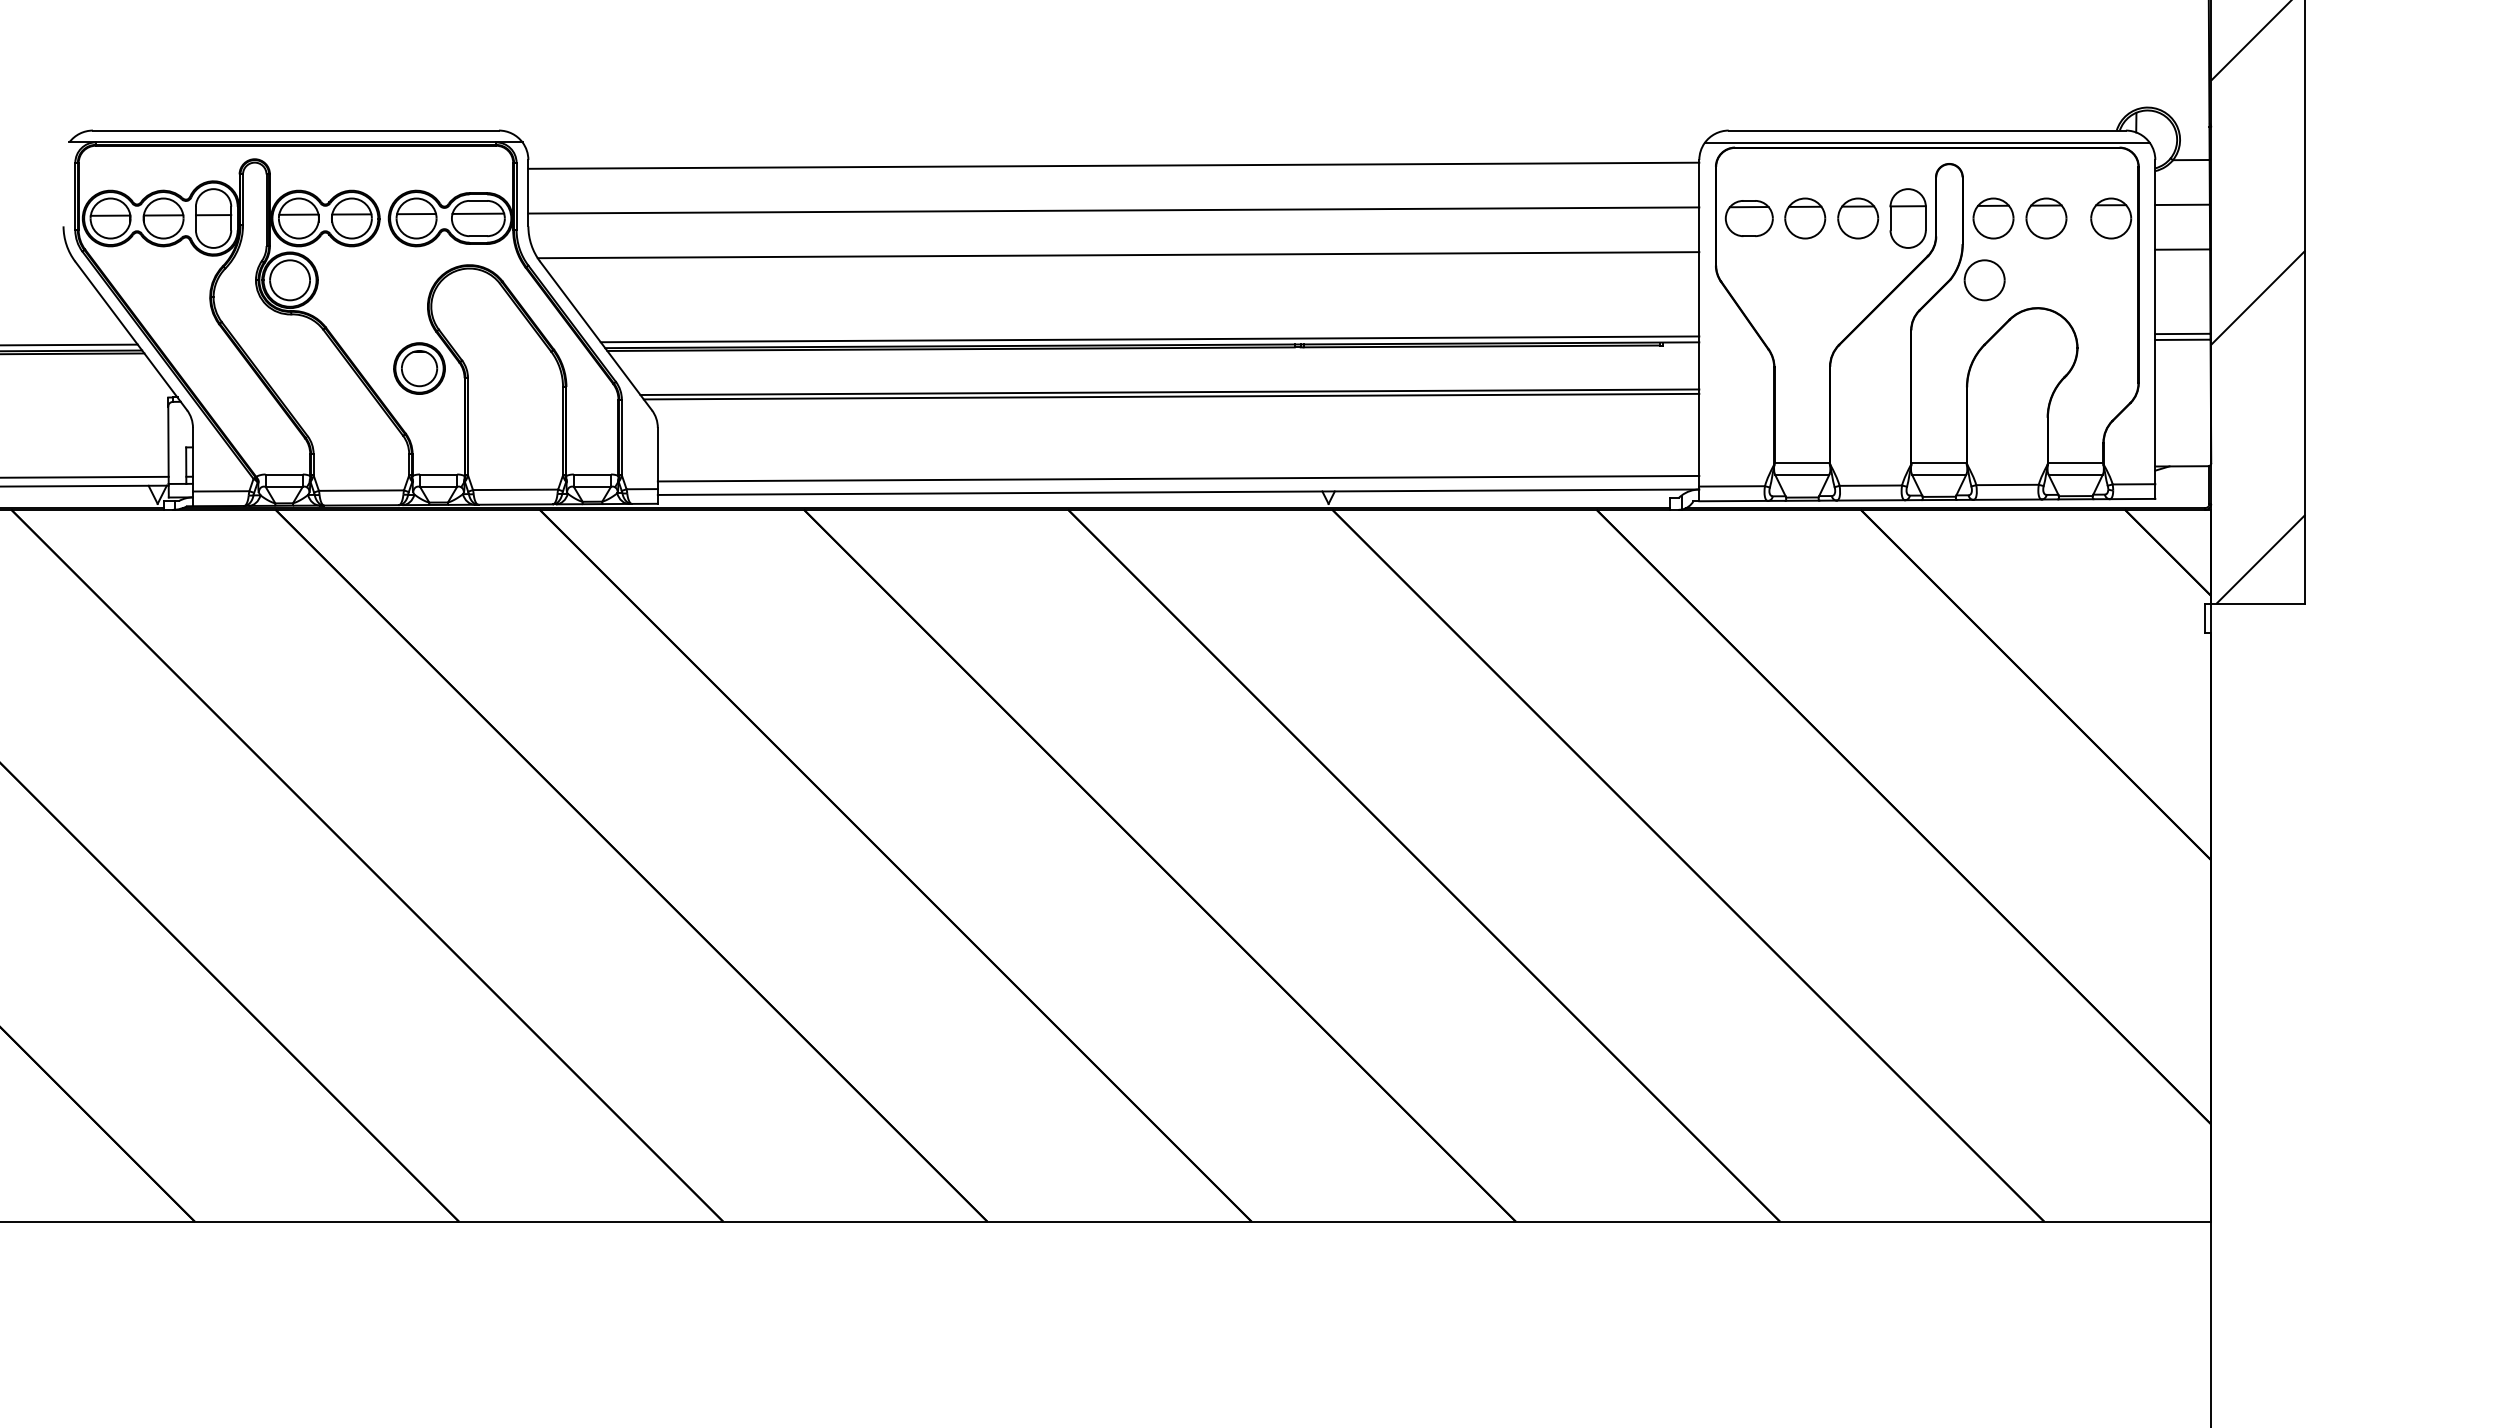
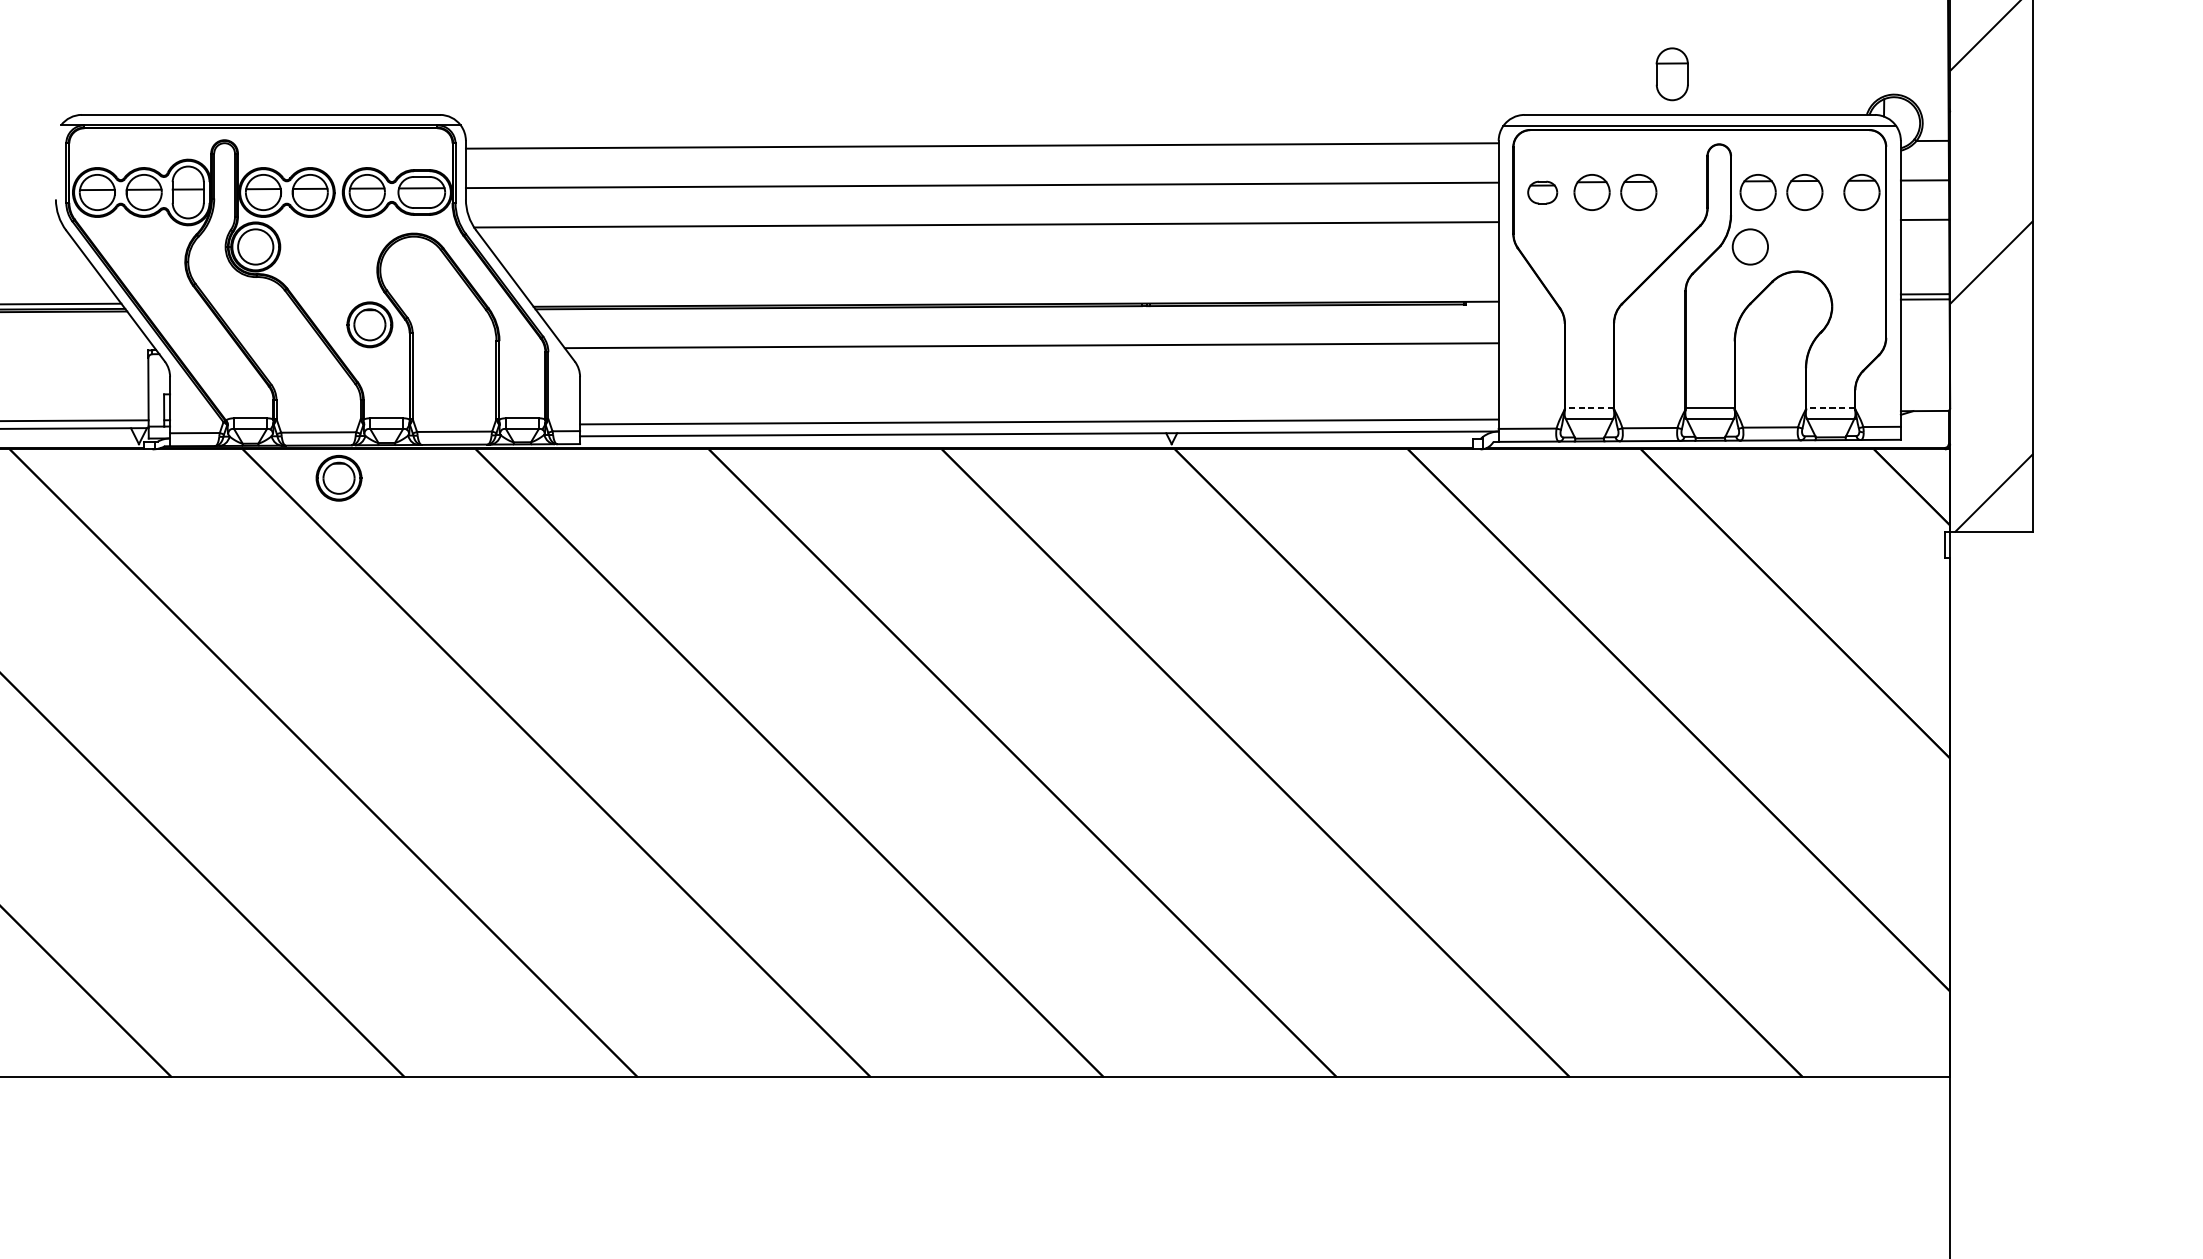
part: (1748, 218) -> (1542, 192), size x0.7
part: (1907, 218) -> (1671, 74), moved
line: (1149, 339) -> (1013, 299), removed
line: (1171, 396) -> (1033, 349), removed
line: (1802, 463) -> (1589, 408), solid -> dashed
line: (2075, 463) -> (1830, 408), solid -> dashed
part: (384, 542) -> (339, 478), added

